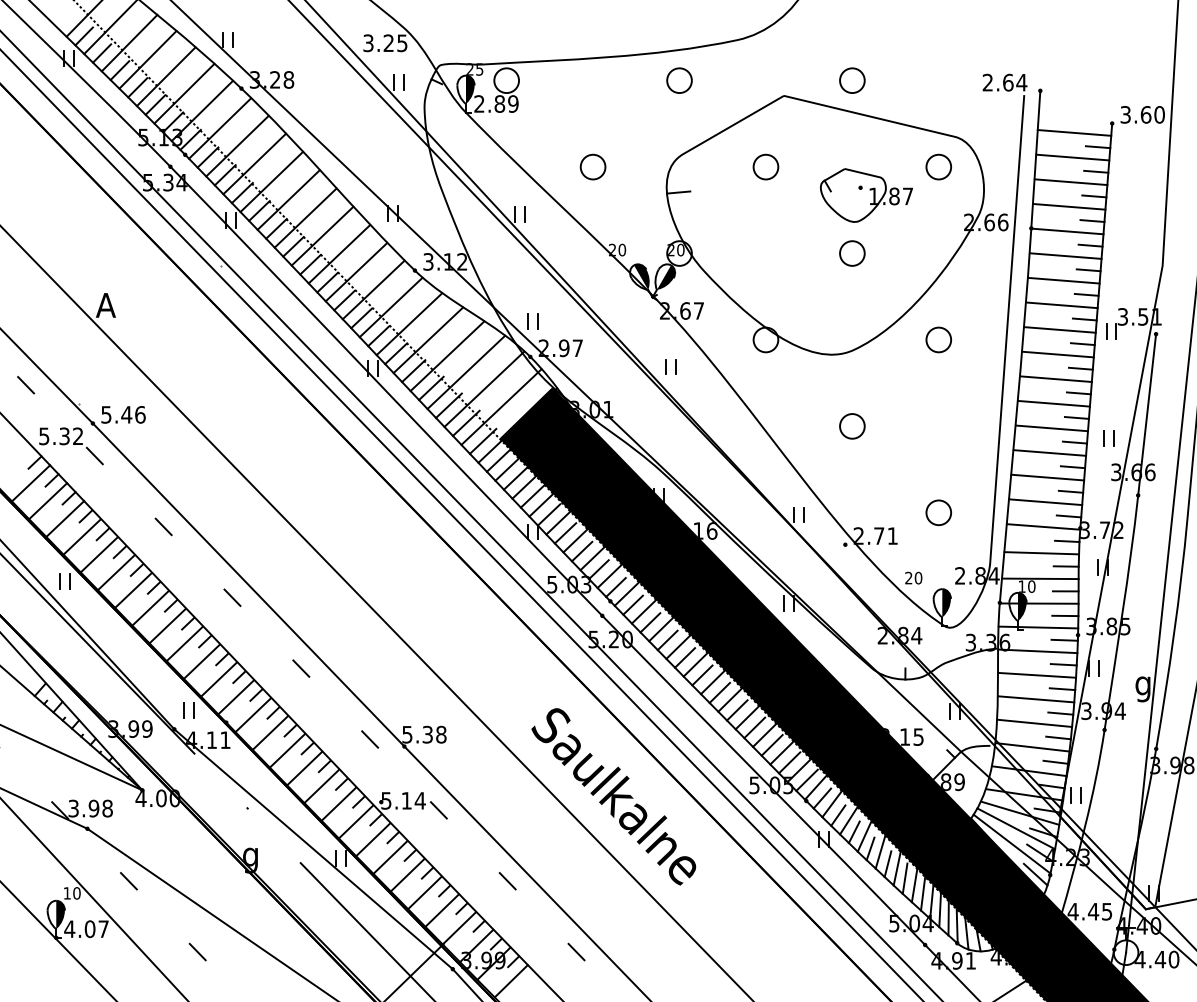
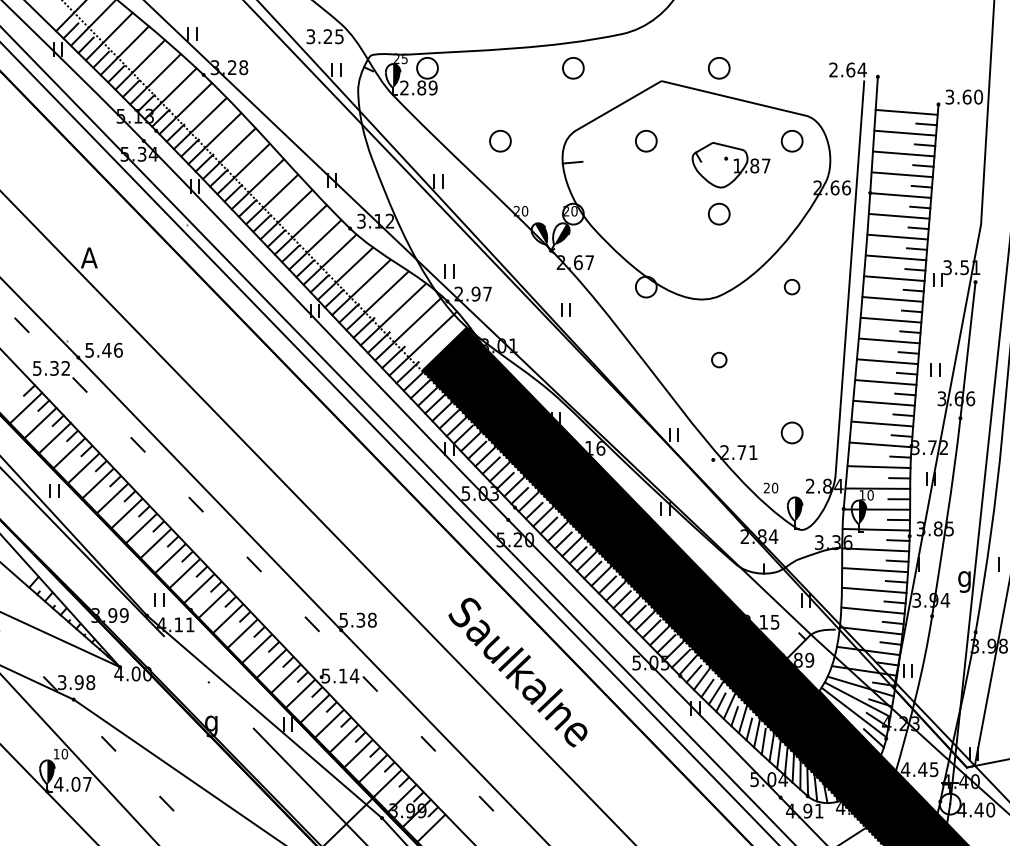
circle: (938, 339) -> (791, 286), size x0.7
circle: (852, 426) -> (719, 360), size x0.7
line: (1098, 668) -> (998, 564), moved

